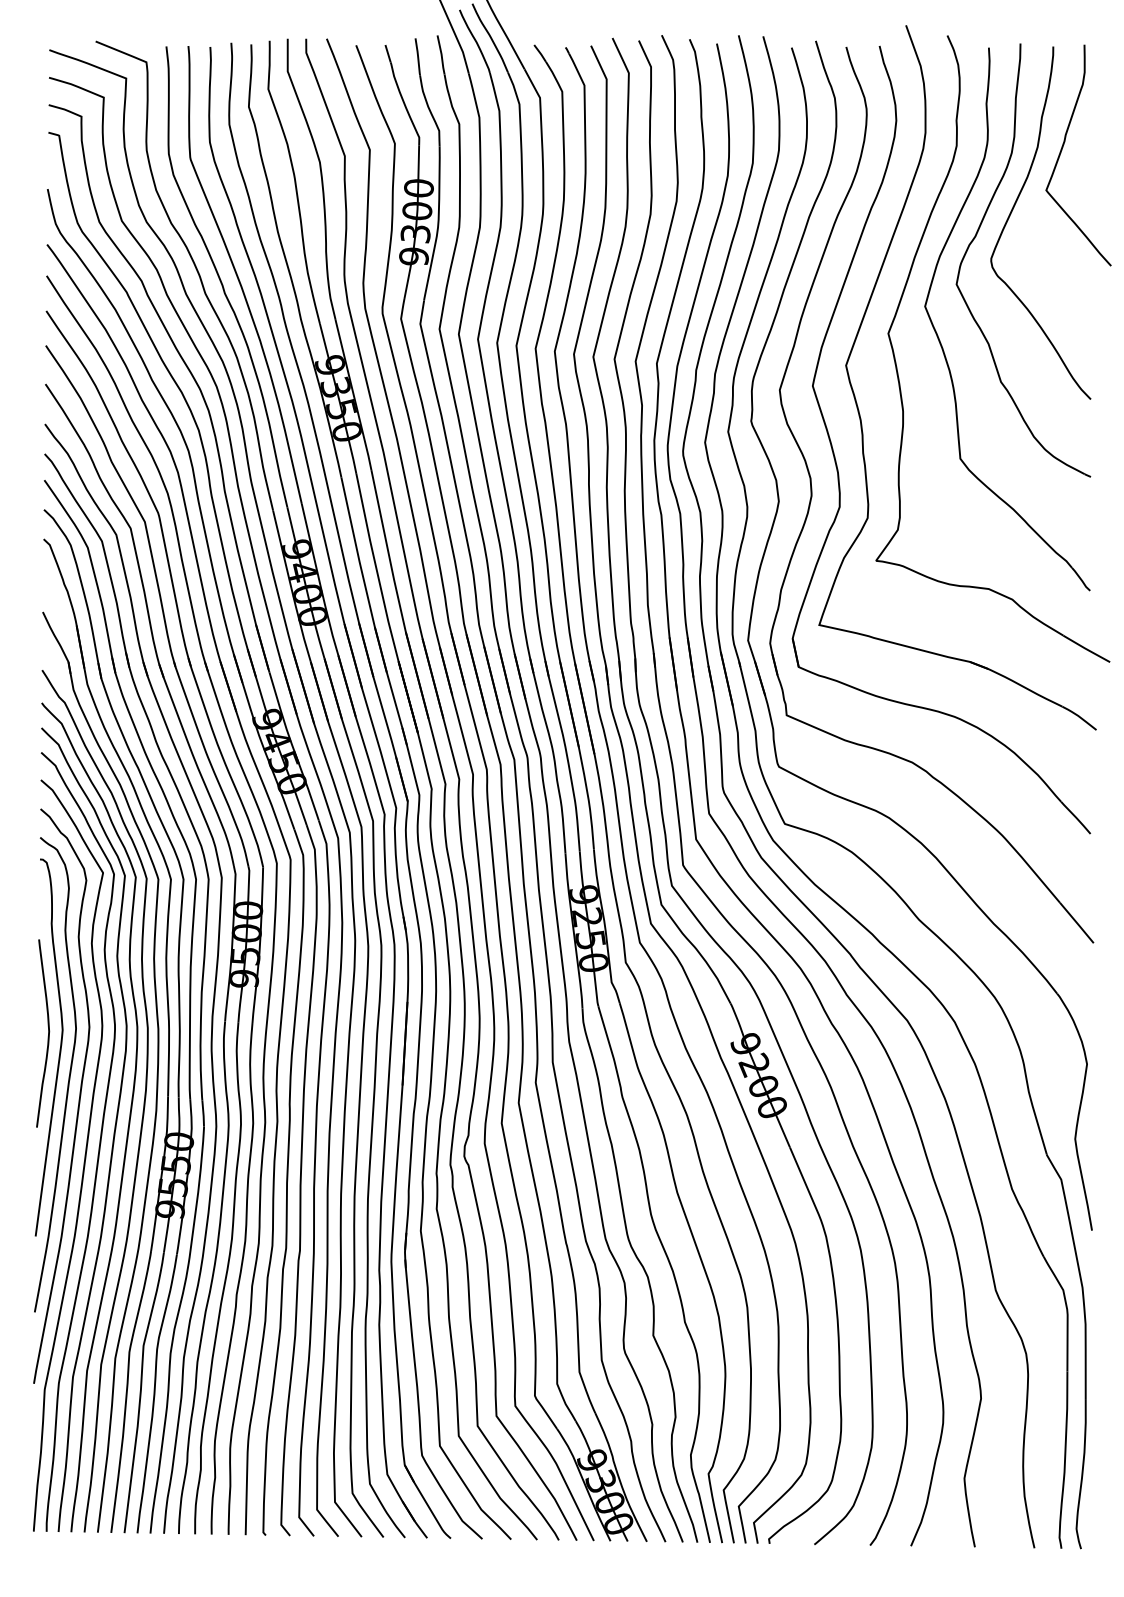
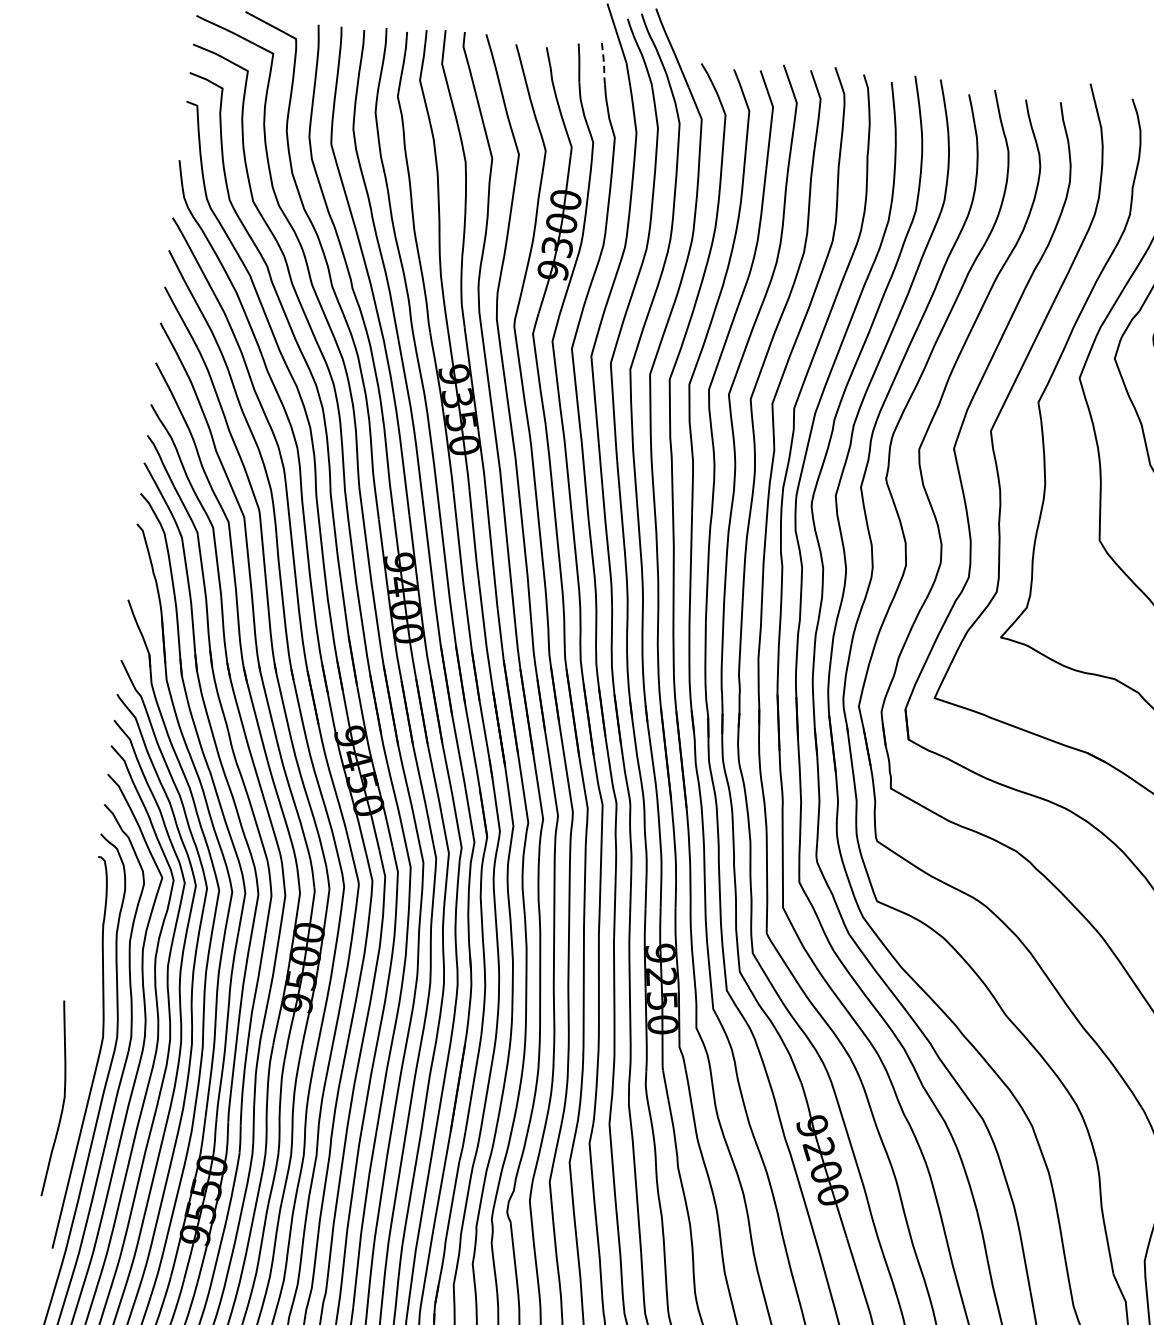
line: (441, 55) -> (603, 64), solid -> dashed
curve: (48, 1033) -> (63, 1099), moved

